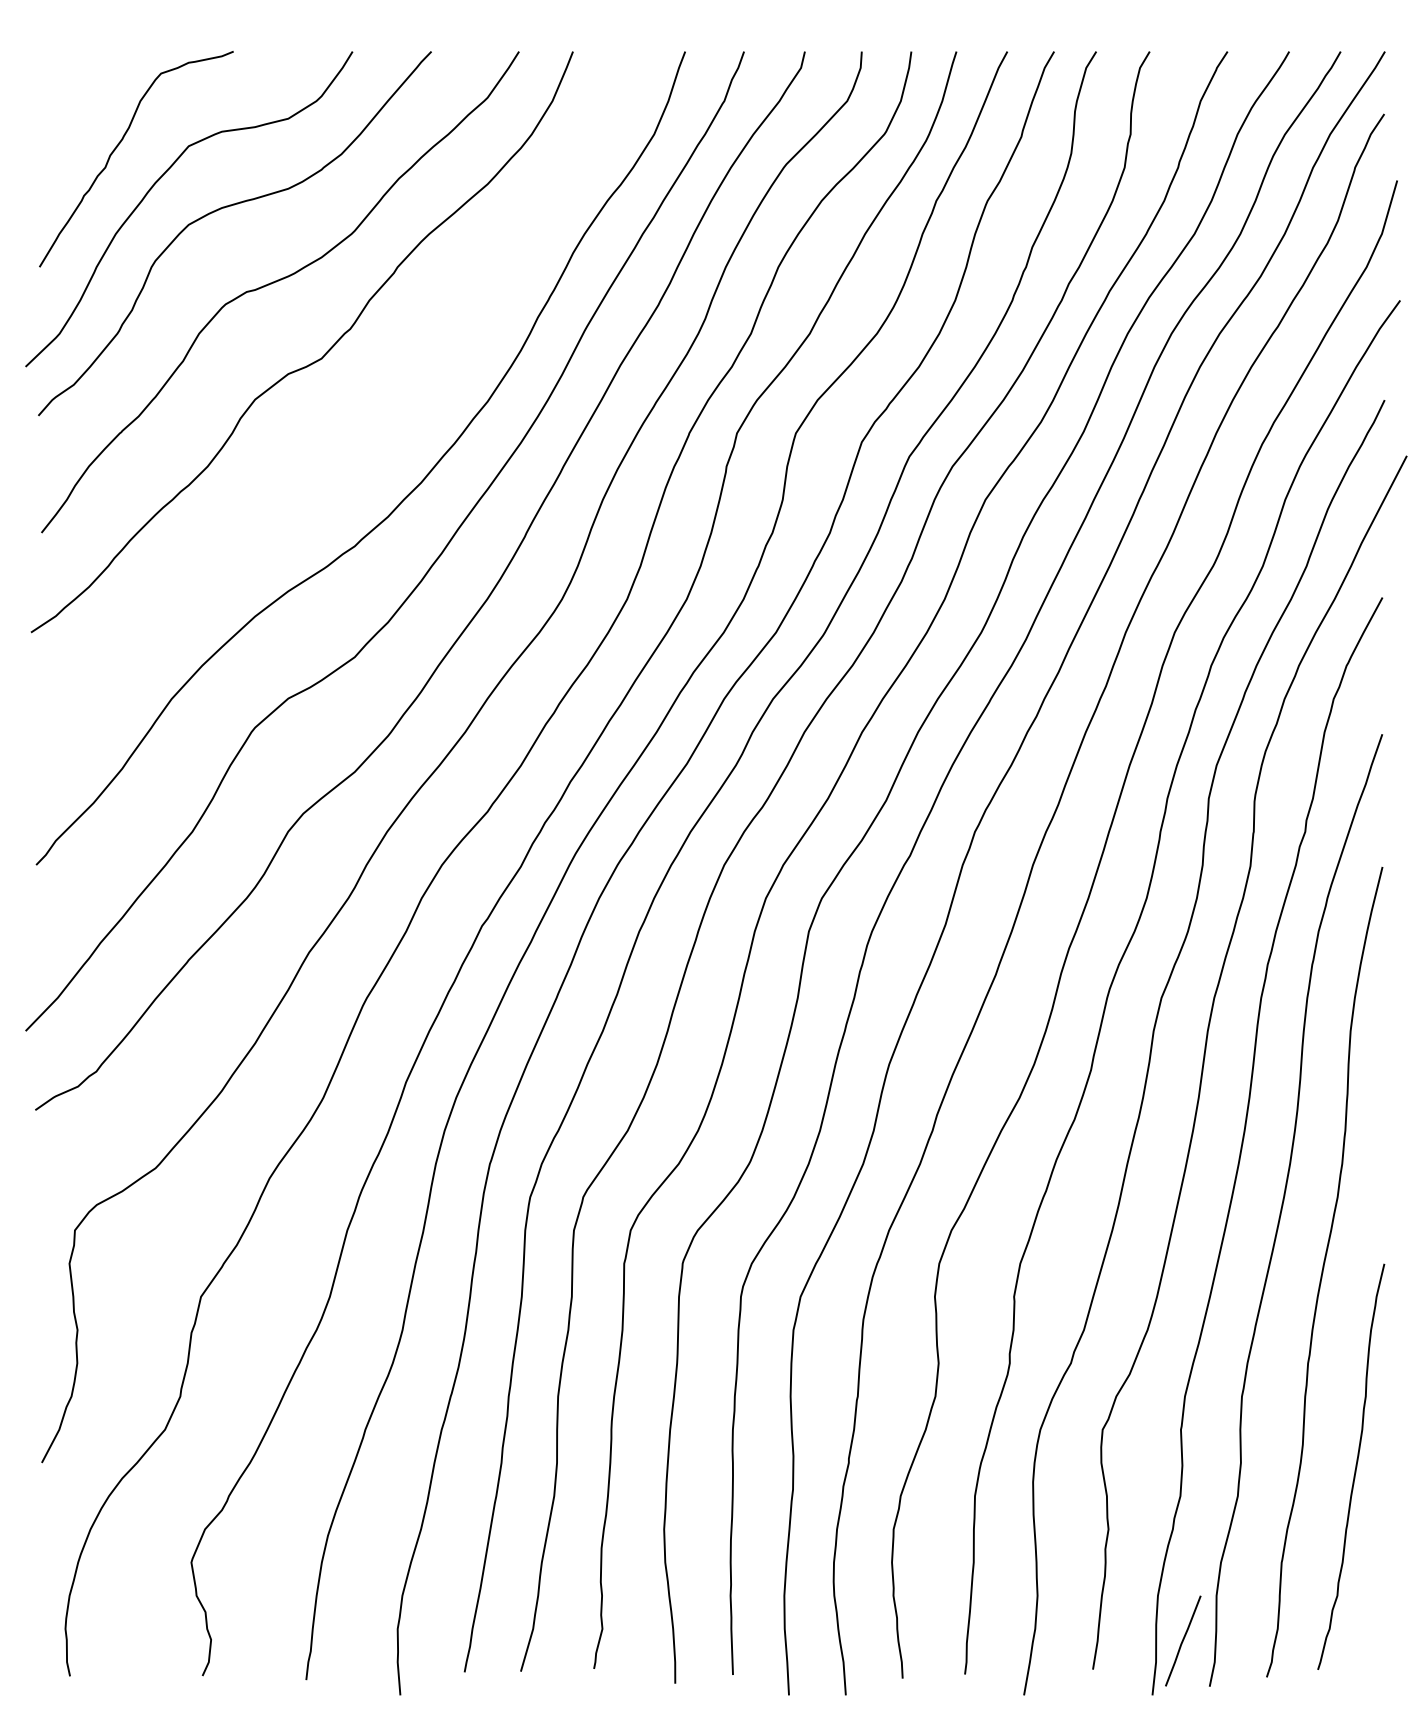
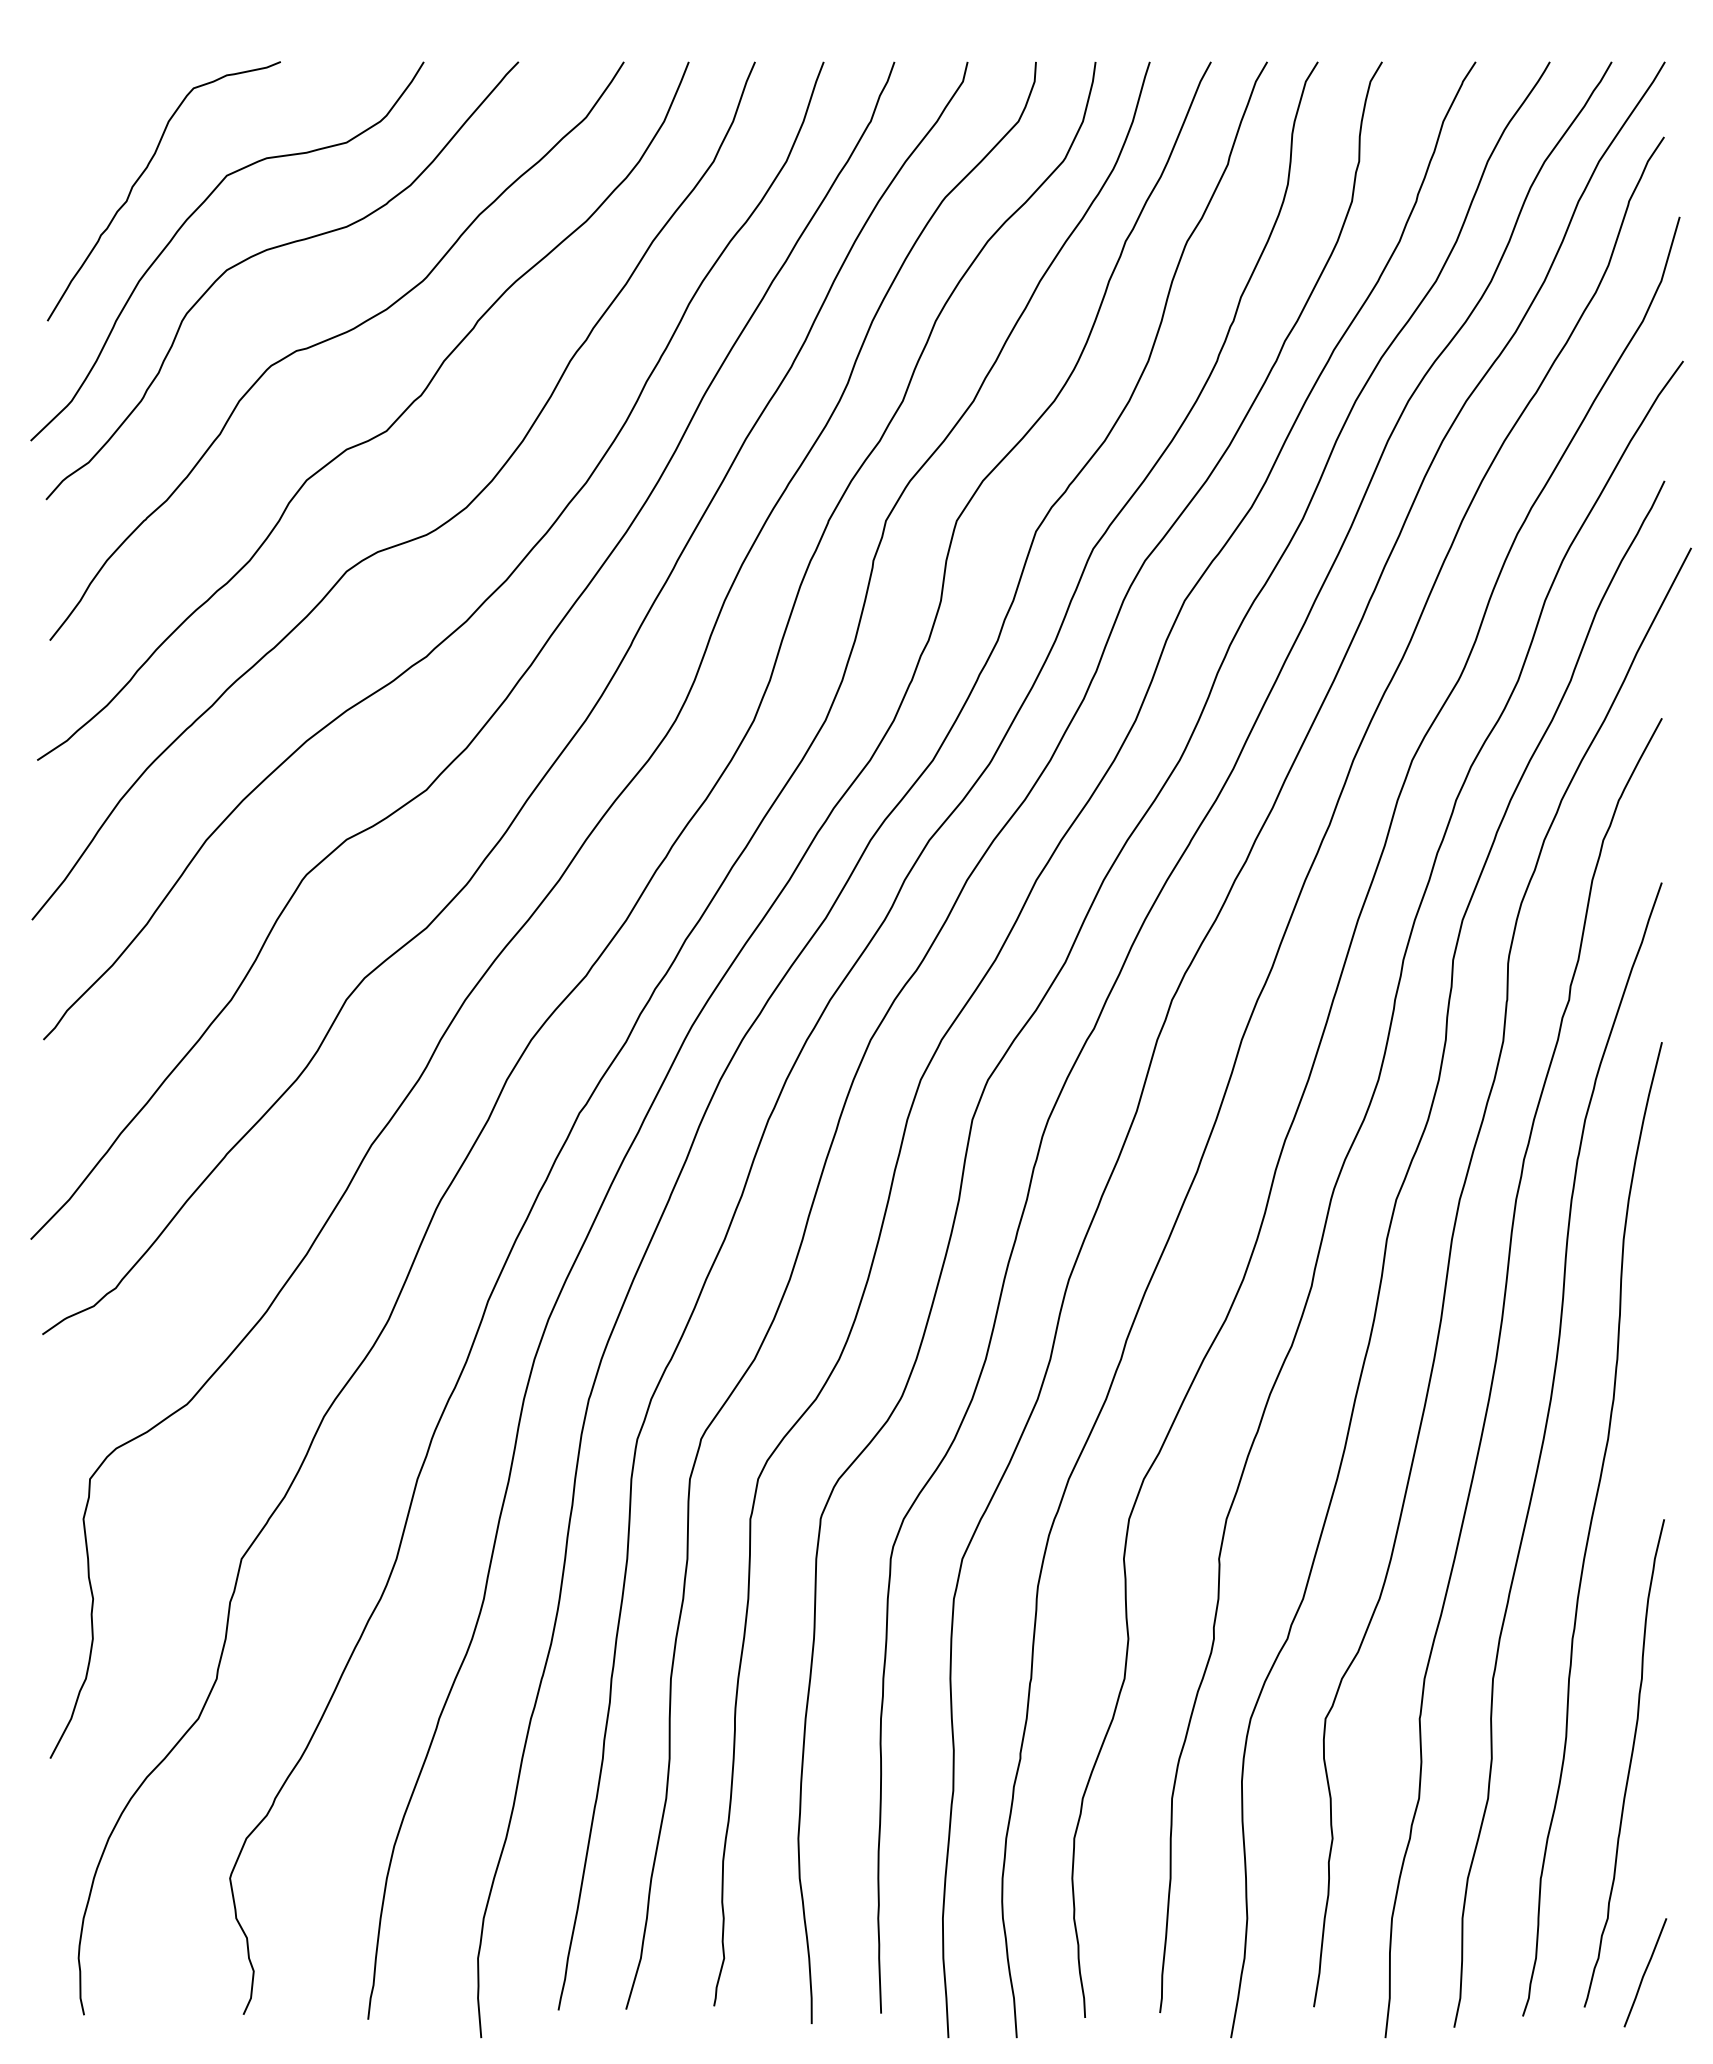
curve: (341, 448) -> (410, 539), added
line: (1183, 1640) -> (1645, 1972), moved

